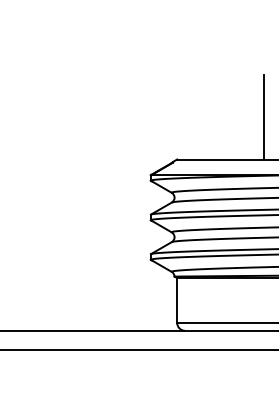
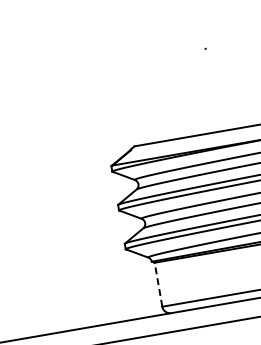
line: (264, 117) -> (213, 90), removed
line: (177, 300) -> (158, 284), solid -> dashed

